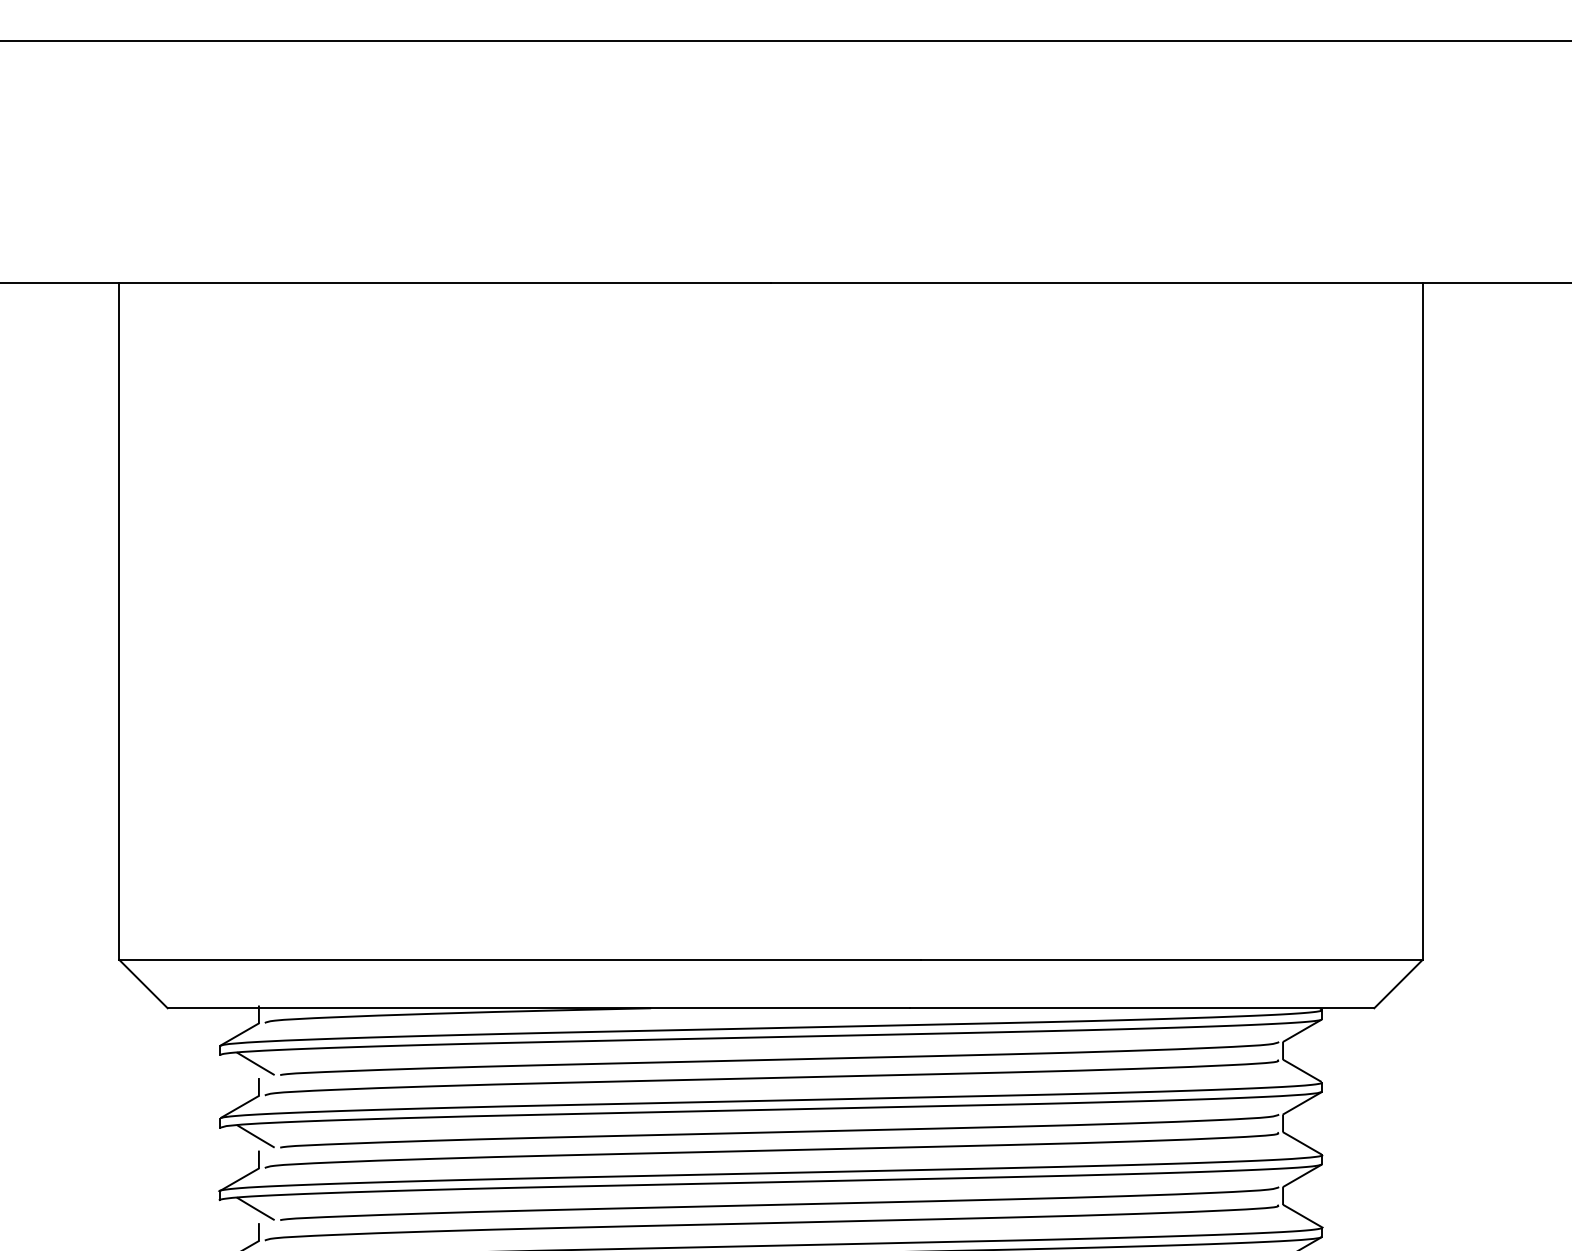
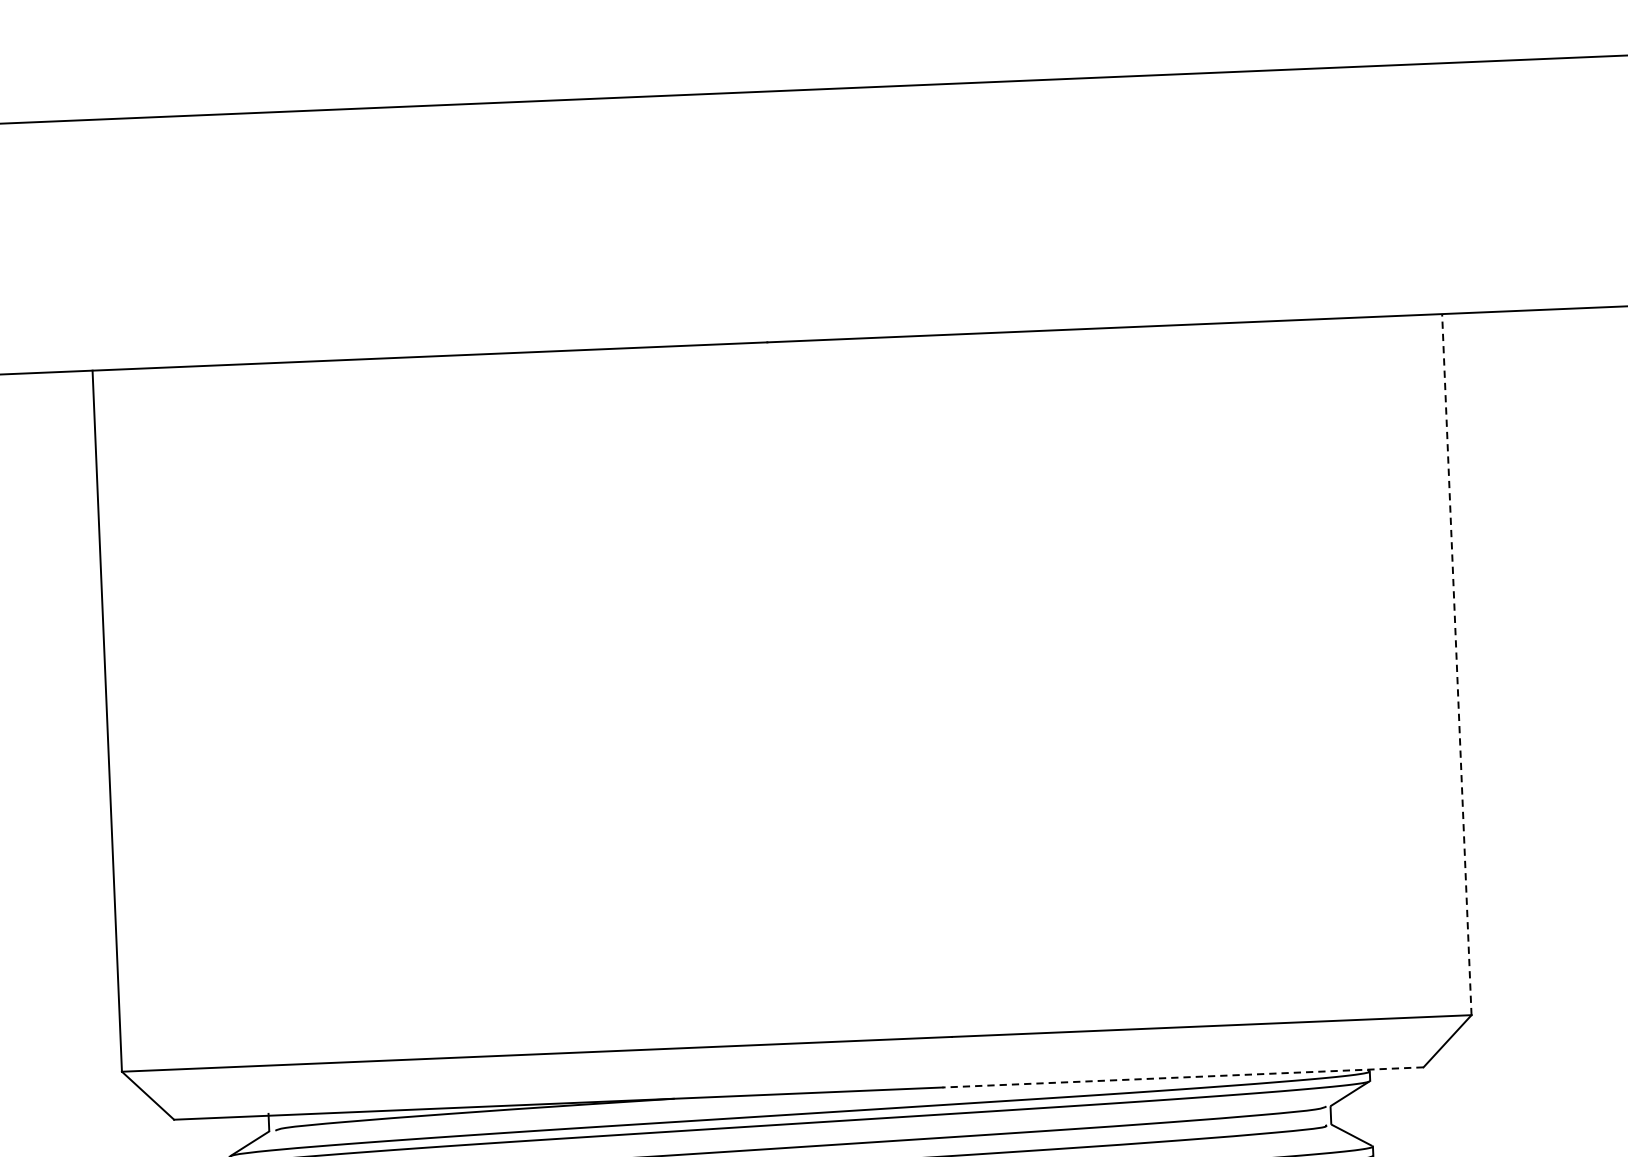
line: (1422, 621) -> (1456, 664), solid -> dashed
line: (1141, 1008) -> (1182, 1077), solid -> dashed

